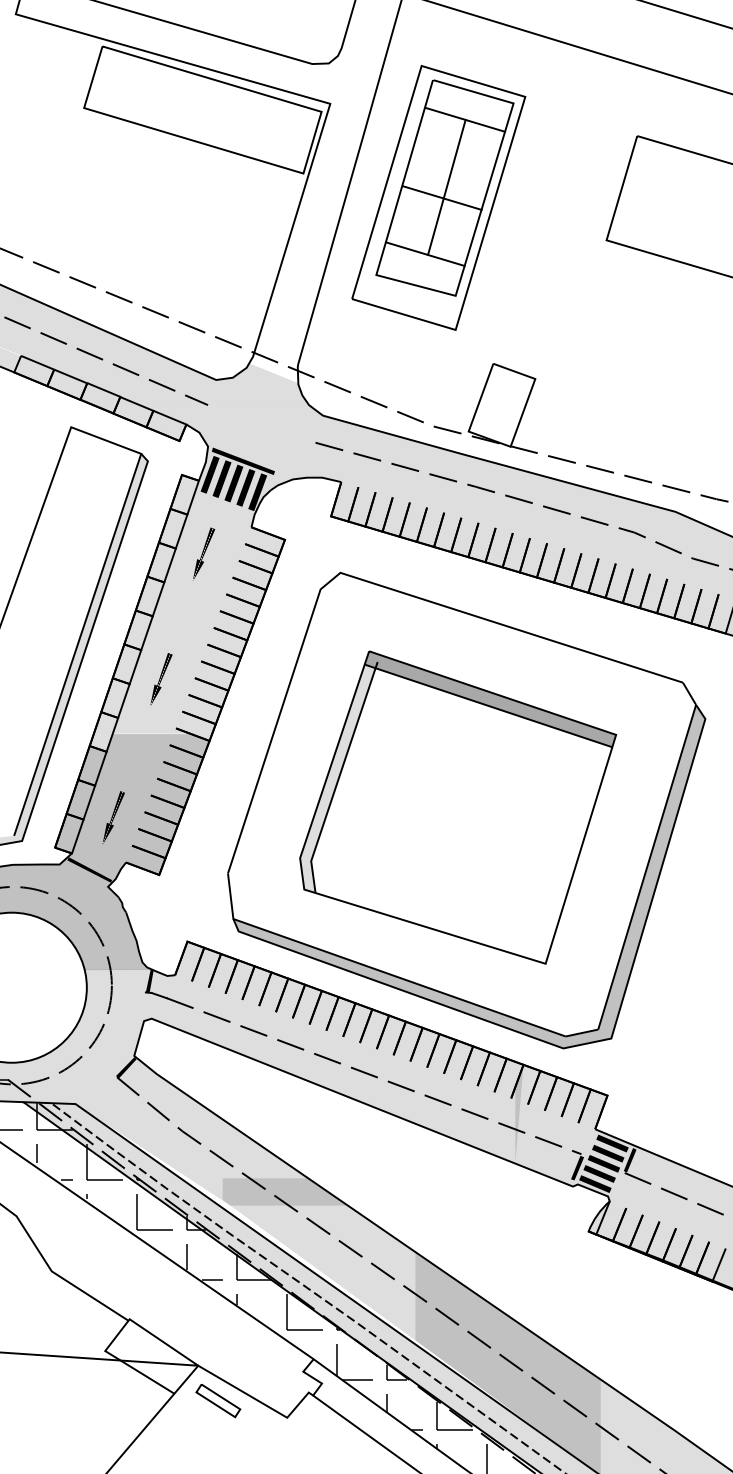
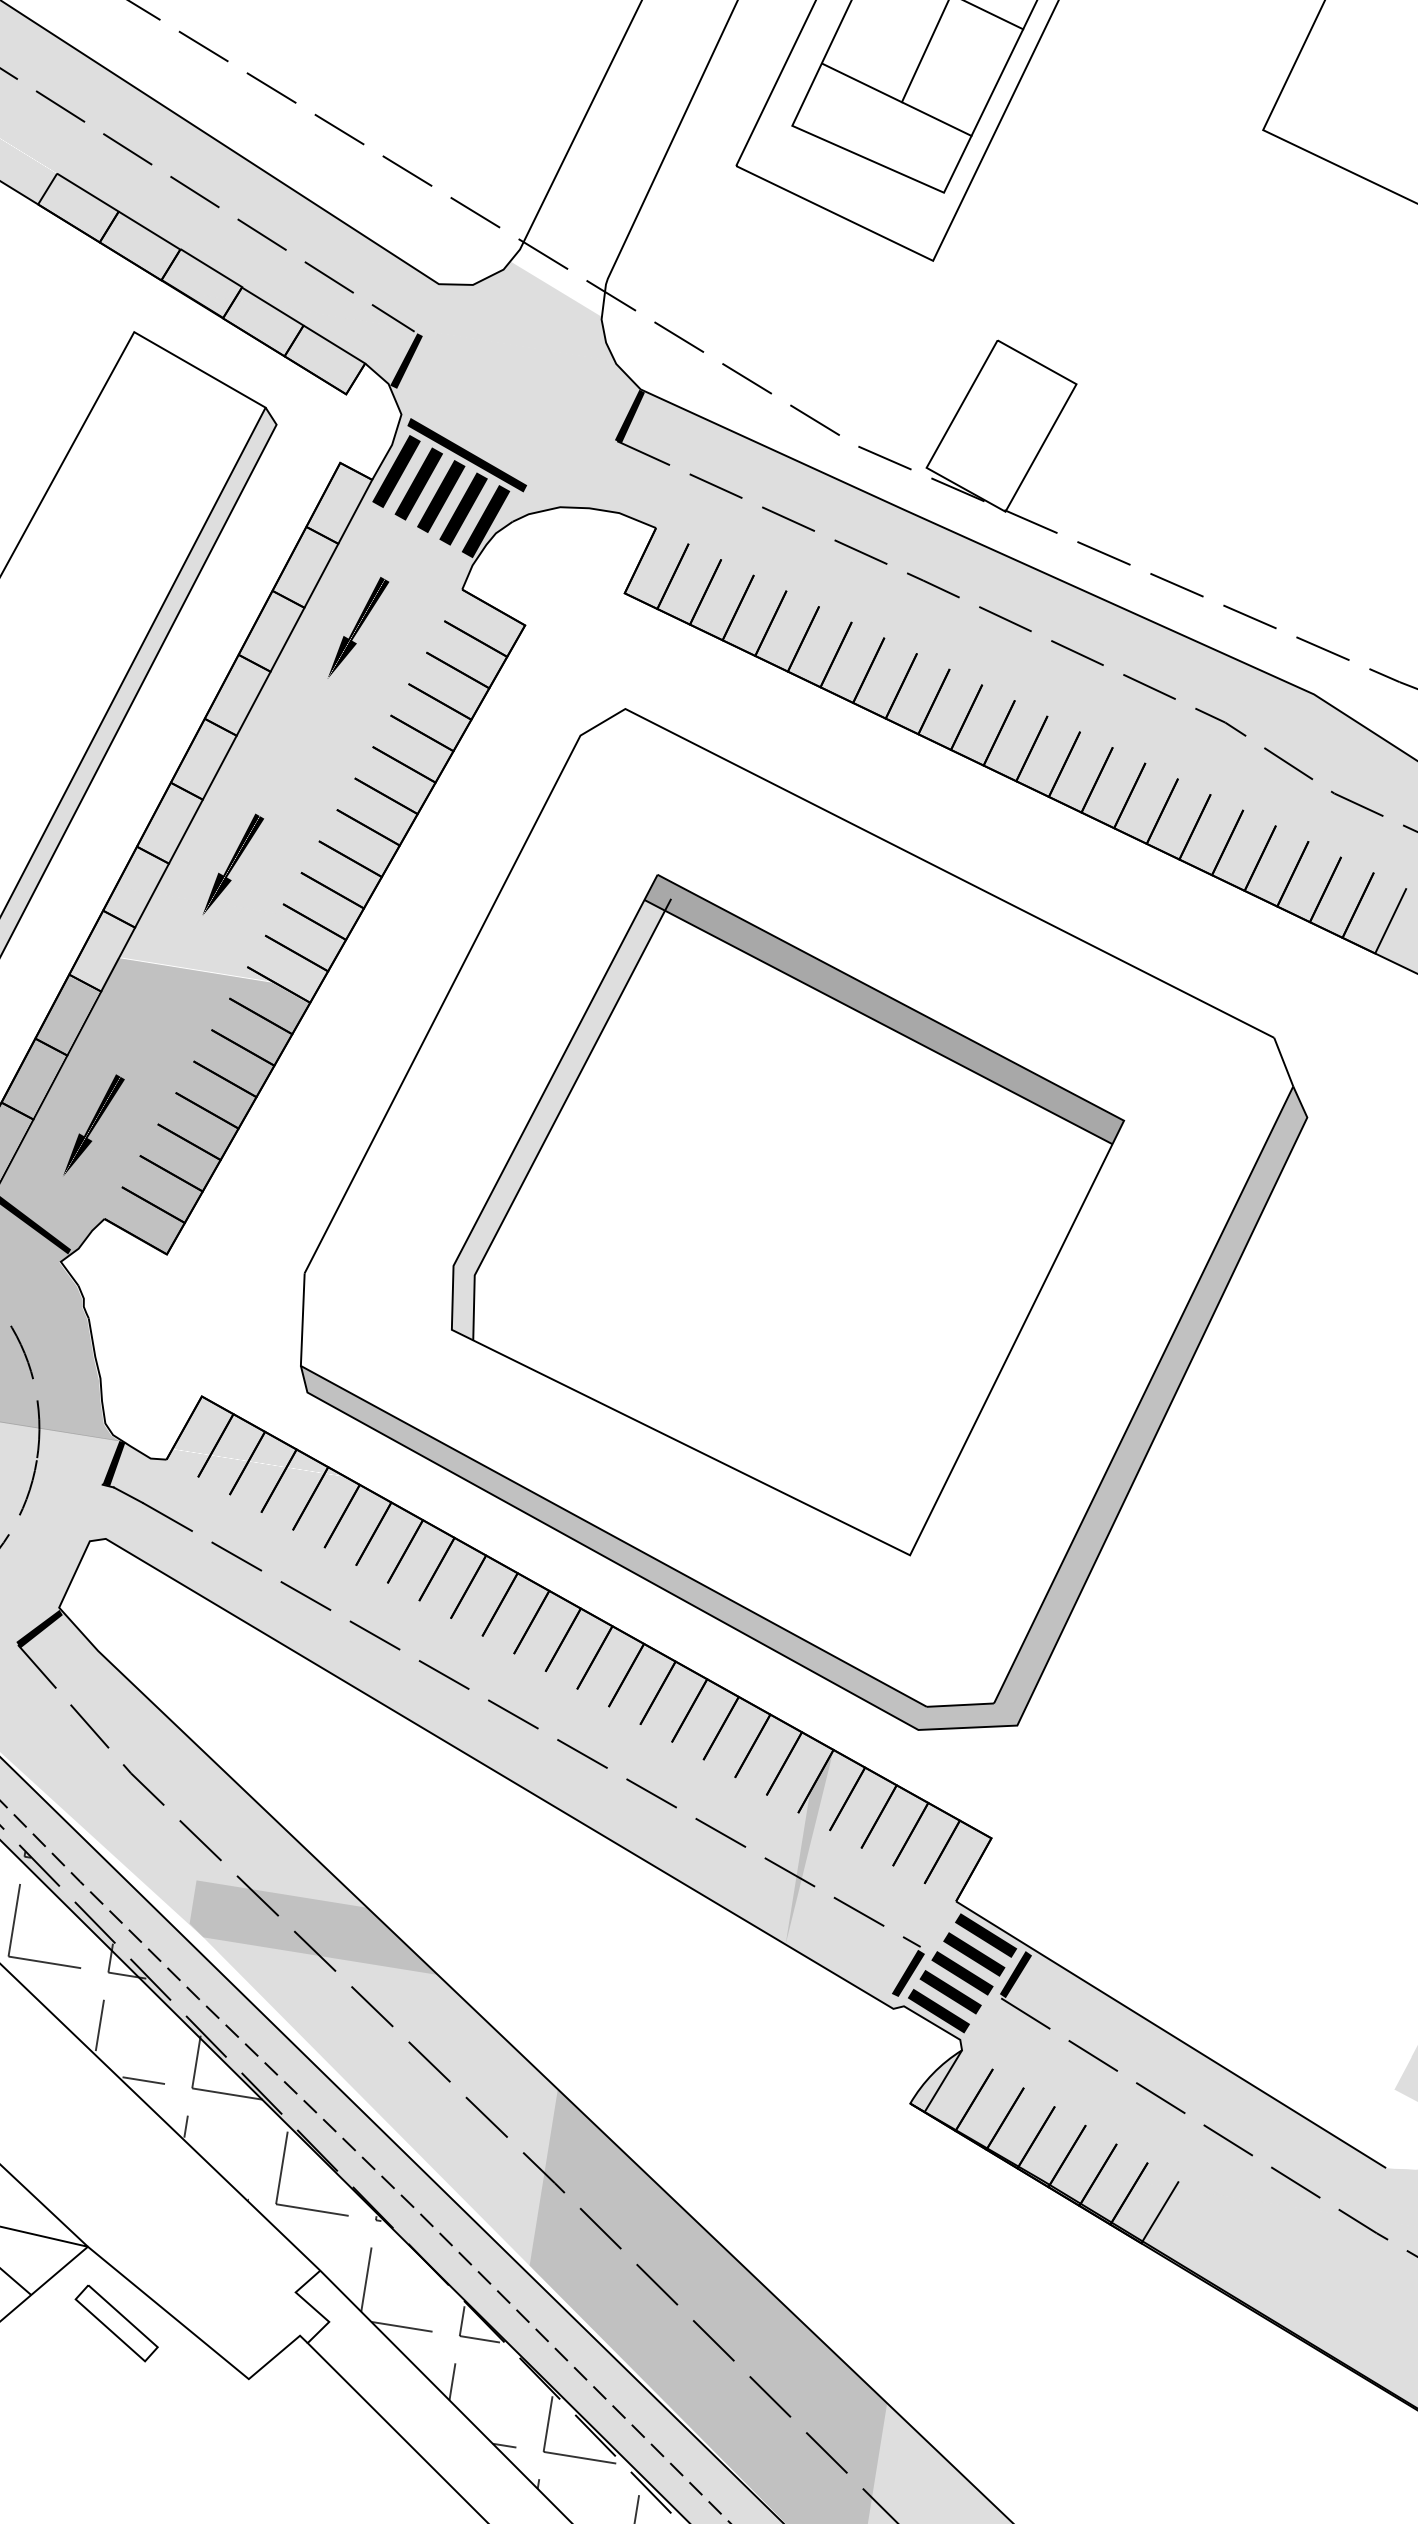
fill: (206, 419) -> (406, 359), added
fill: (319, 429) -> (629, 416), added

